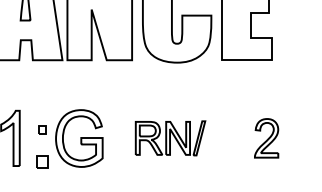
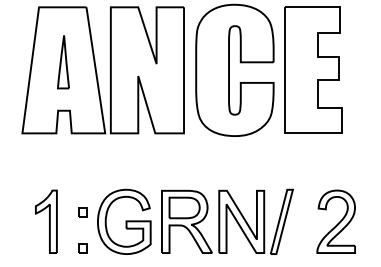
part: (170, 138) -> (227, 221), size x1.67
part: (266, 138) -> (335, 221), size x1.43
part: (42, 162) -> (82, 248), size x0.62

